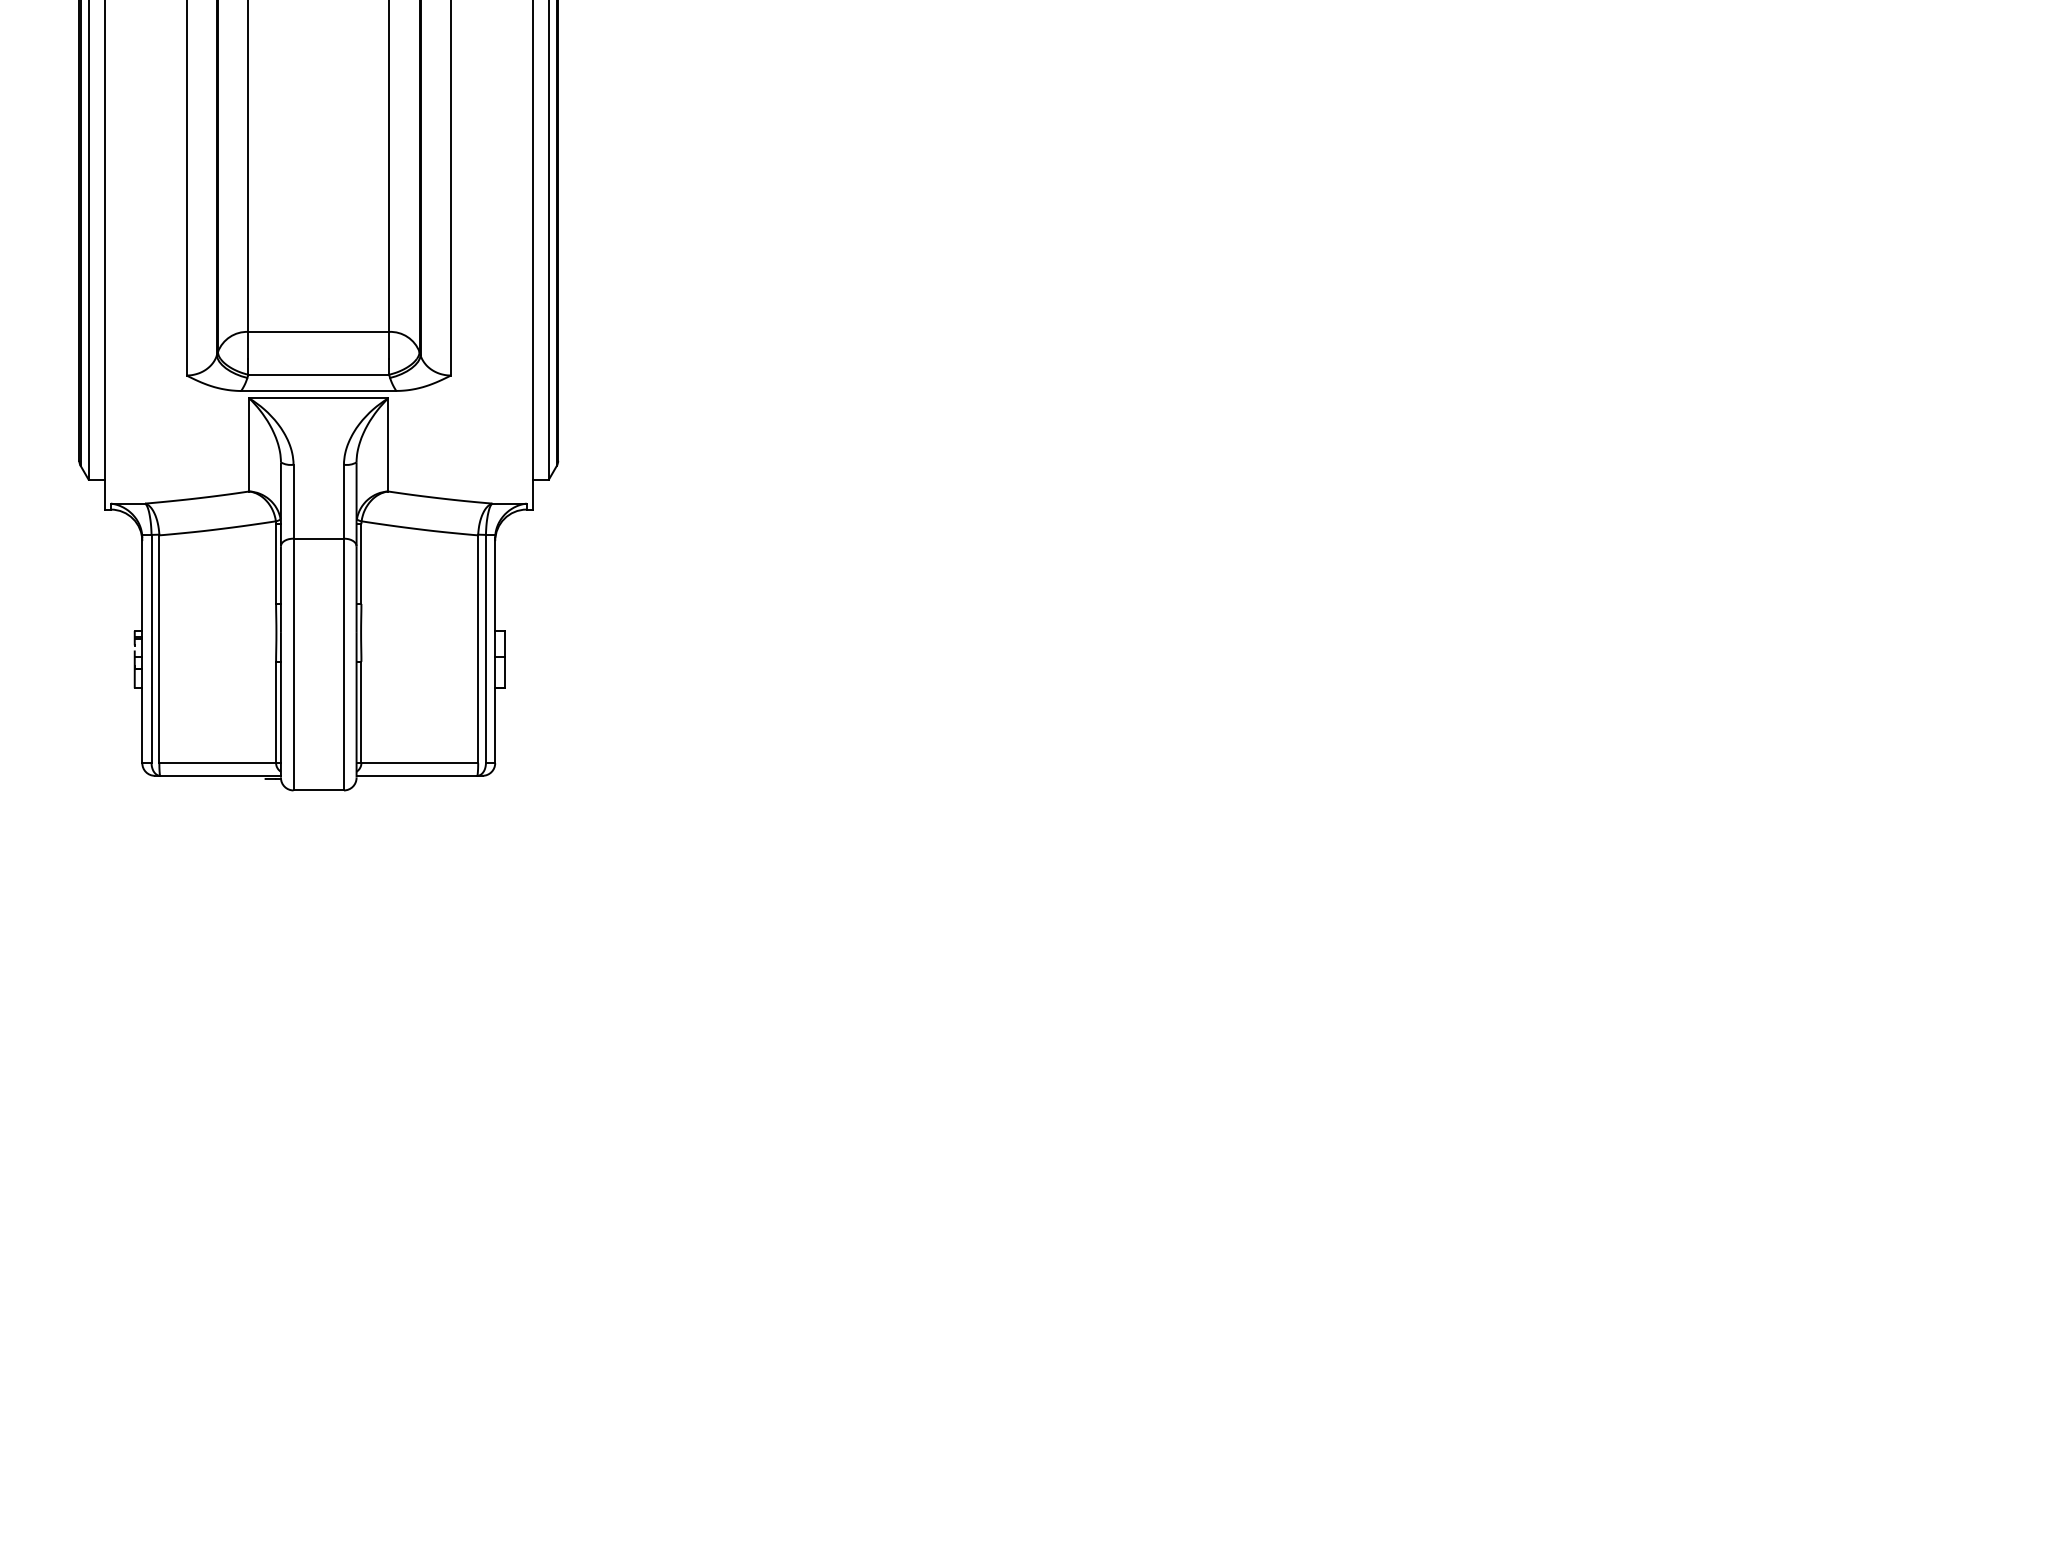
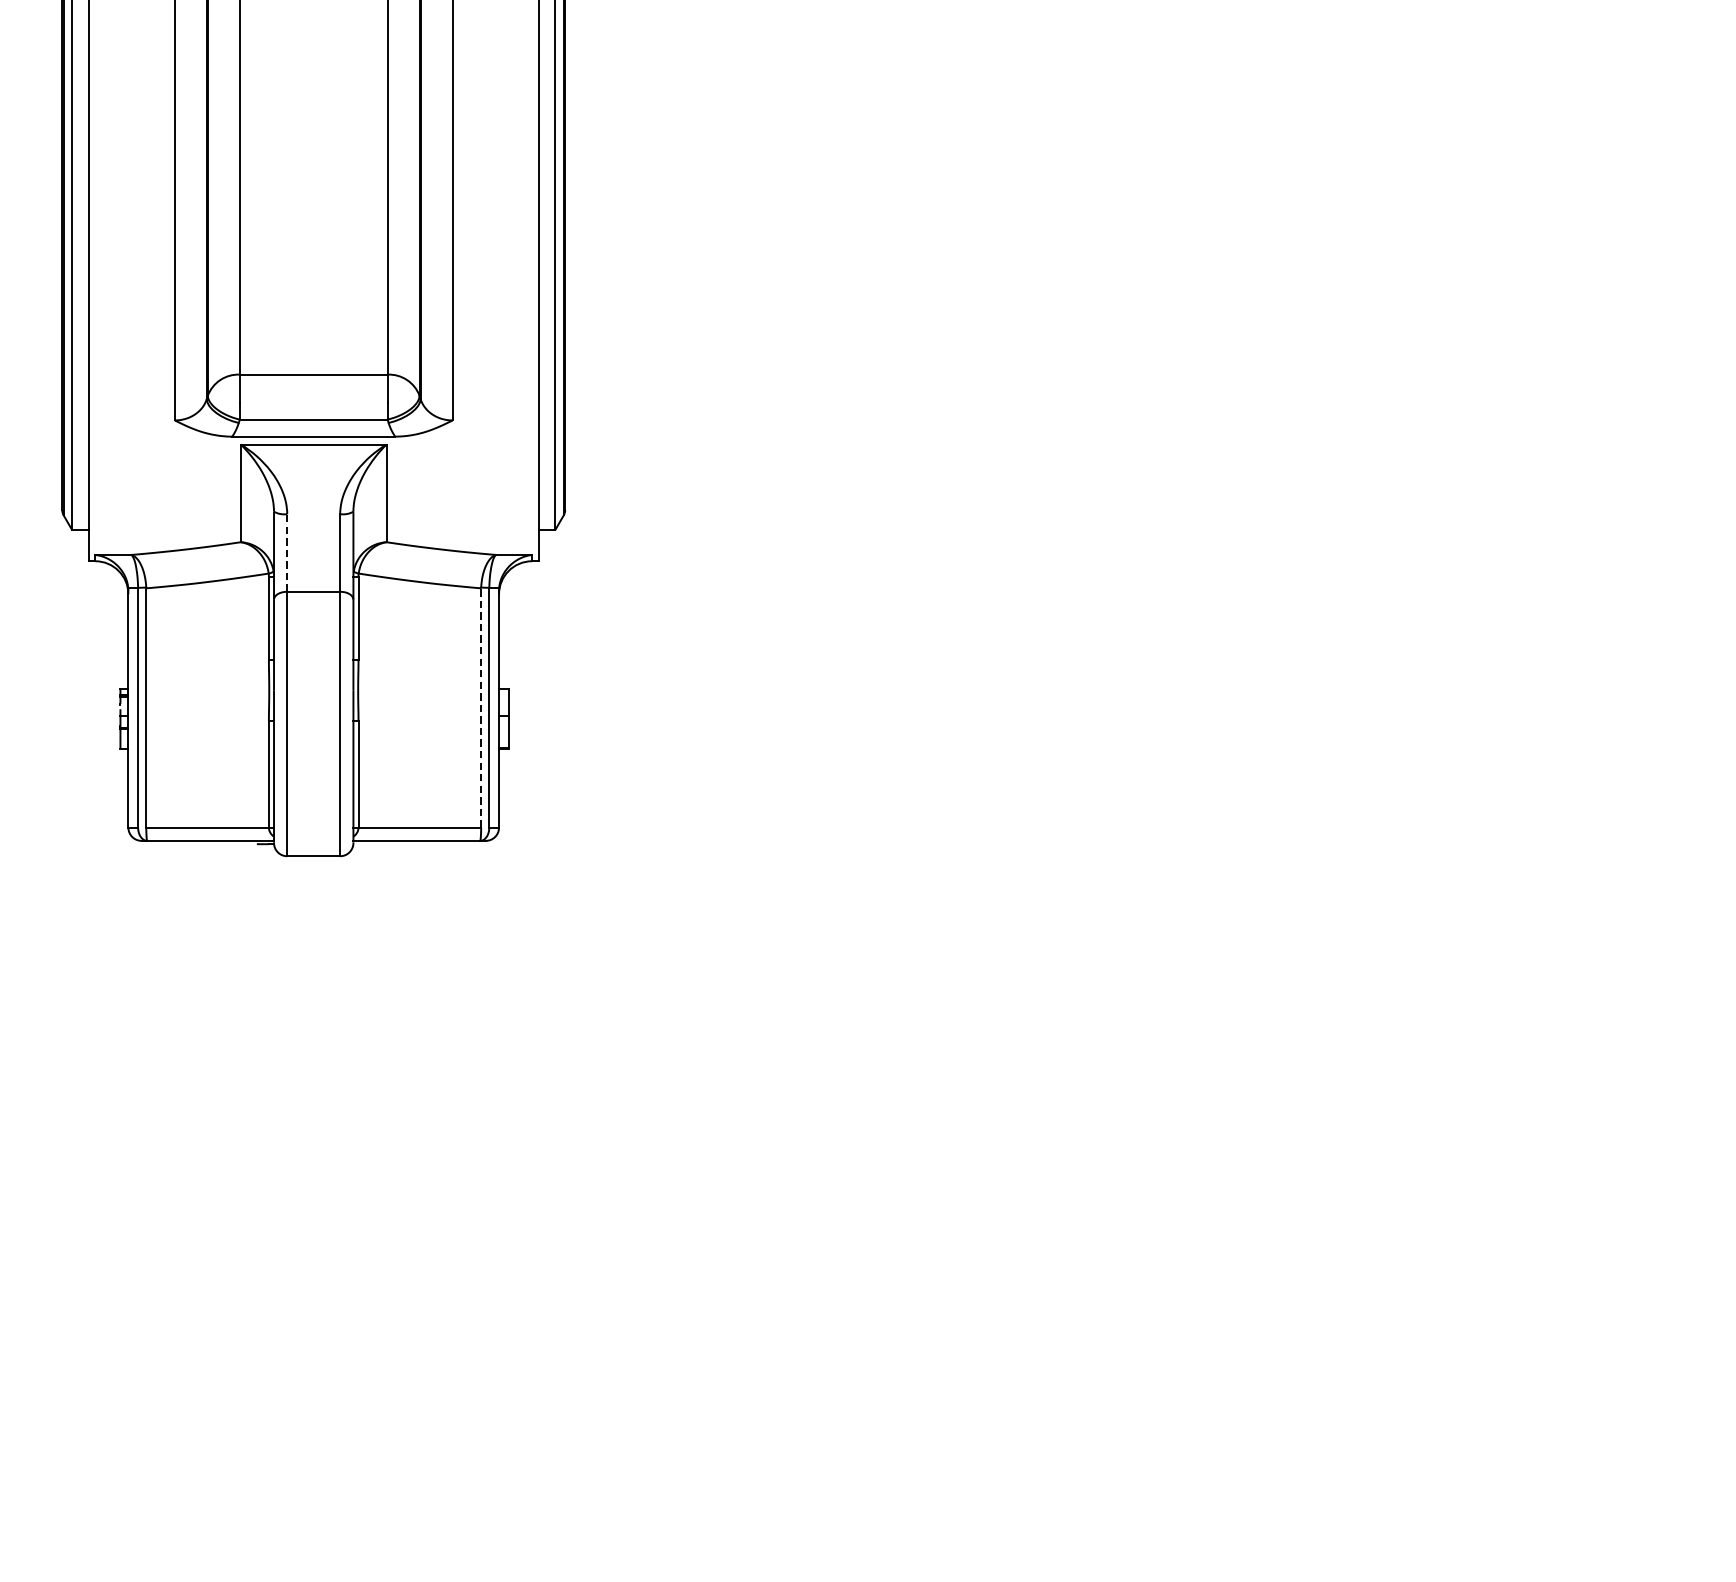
line: (293, 501) -> (287, 552), solid -> dashed
line: (478, 649) -> (481, 708), solid -> dashed

